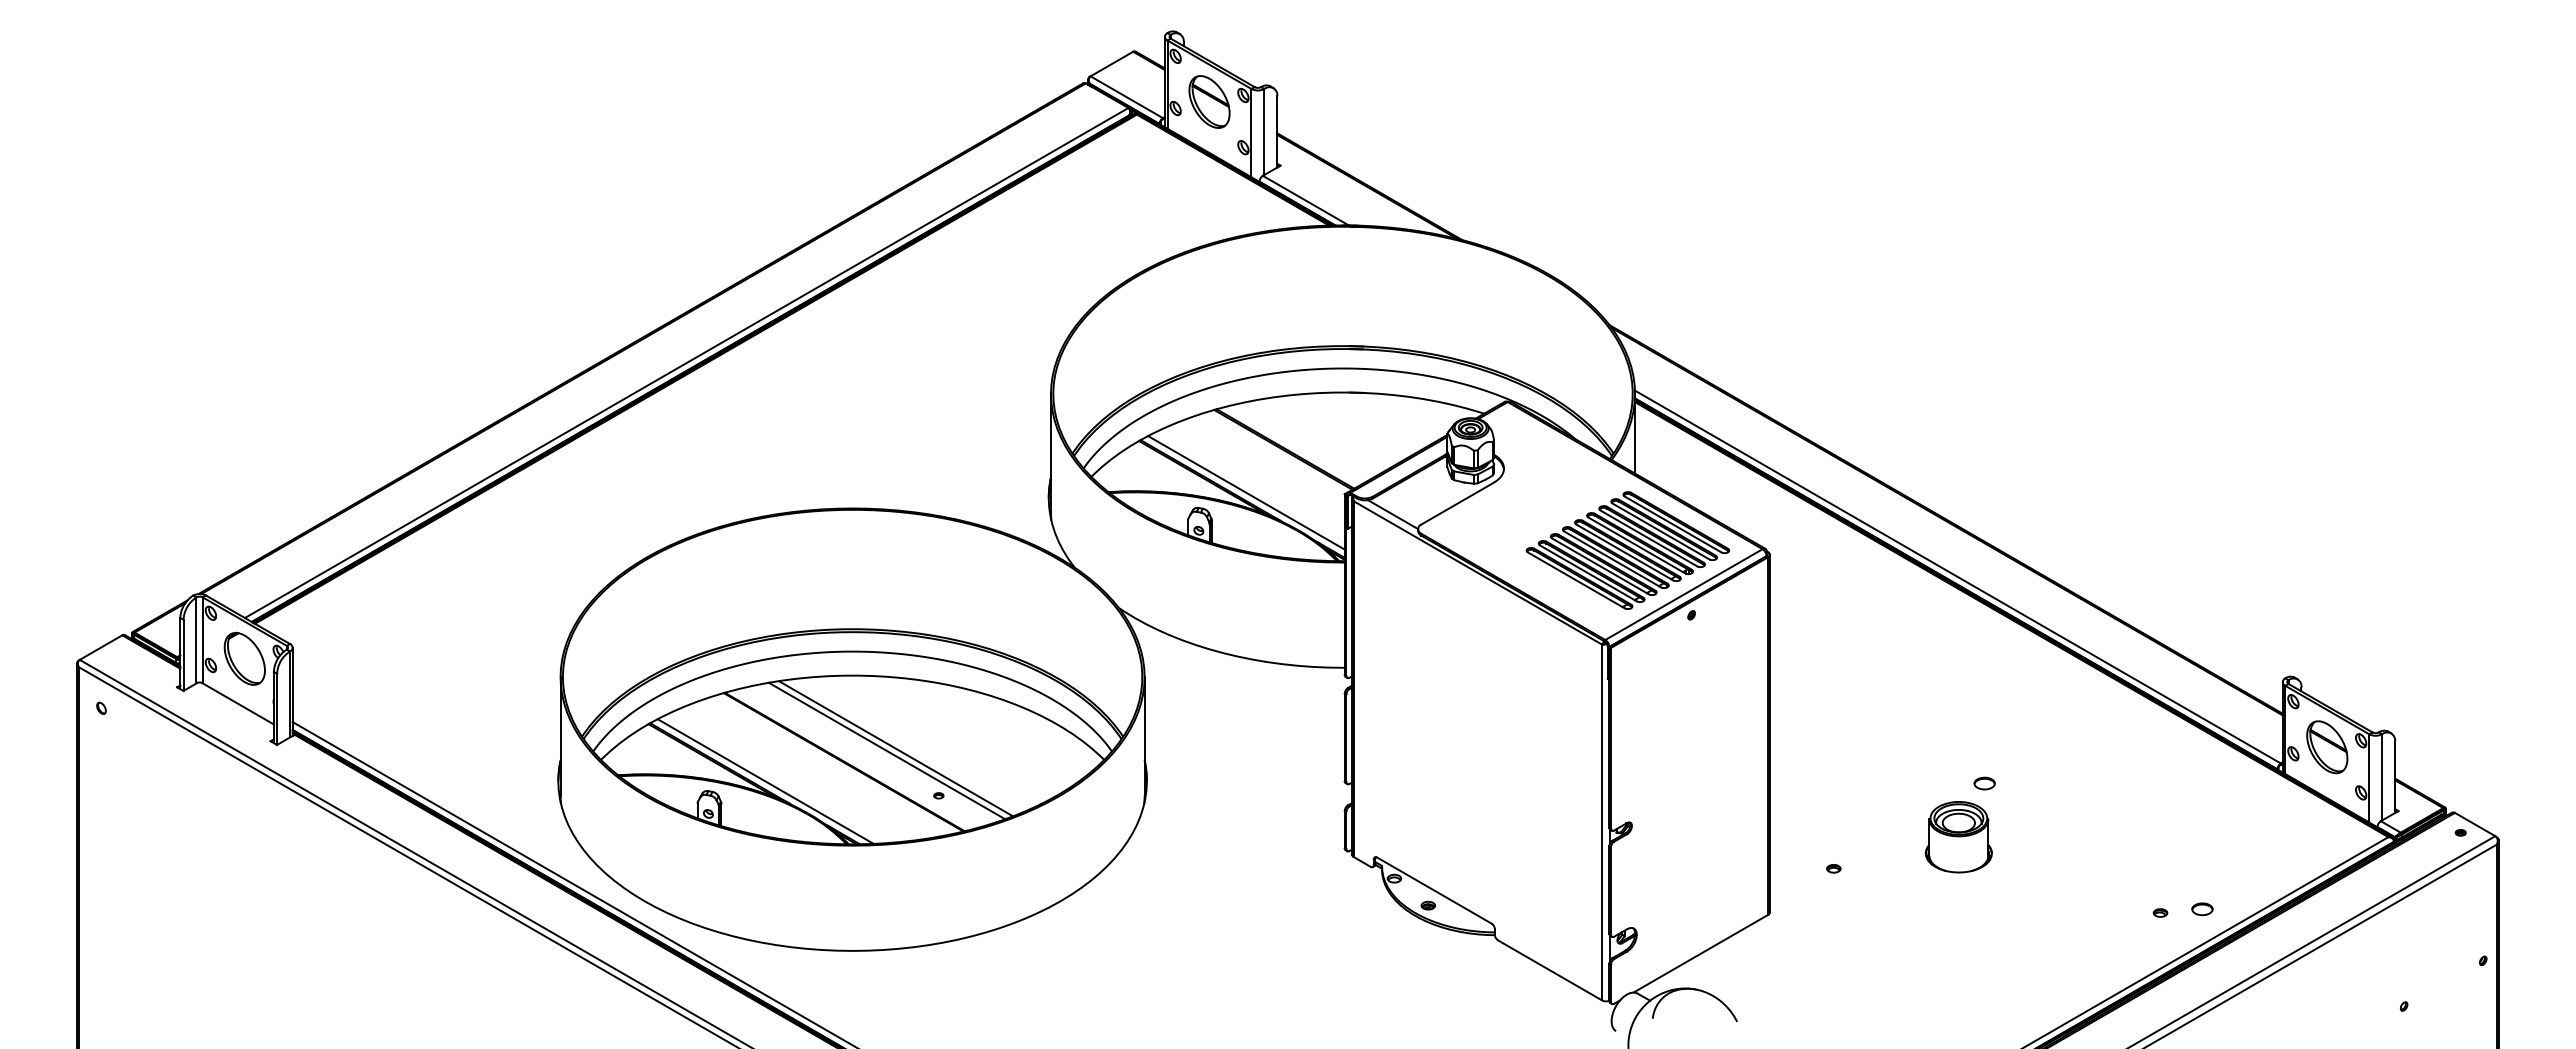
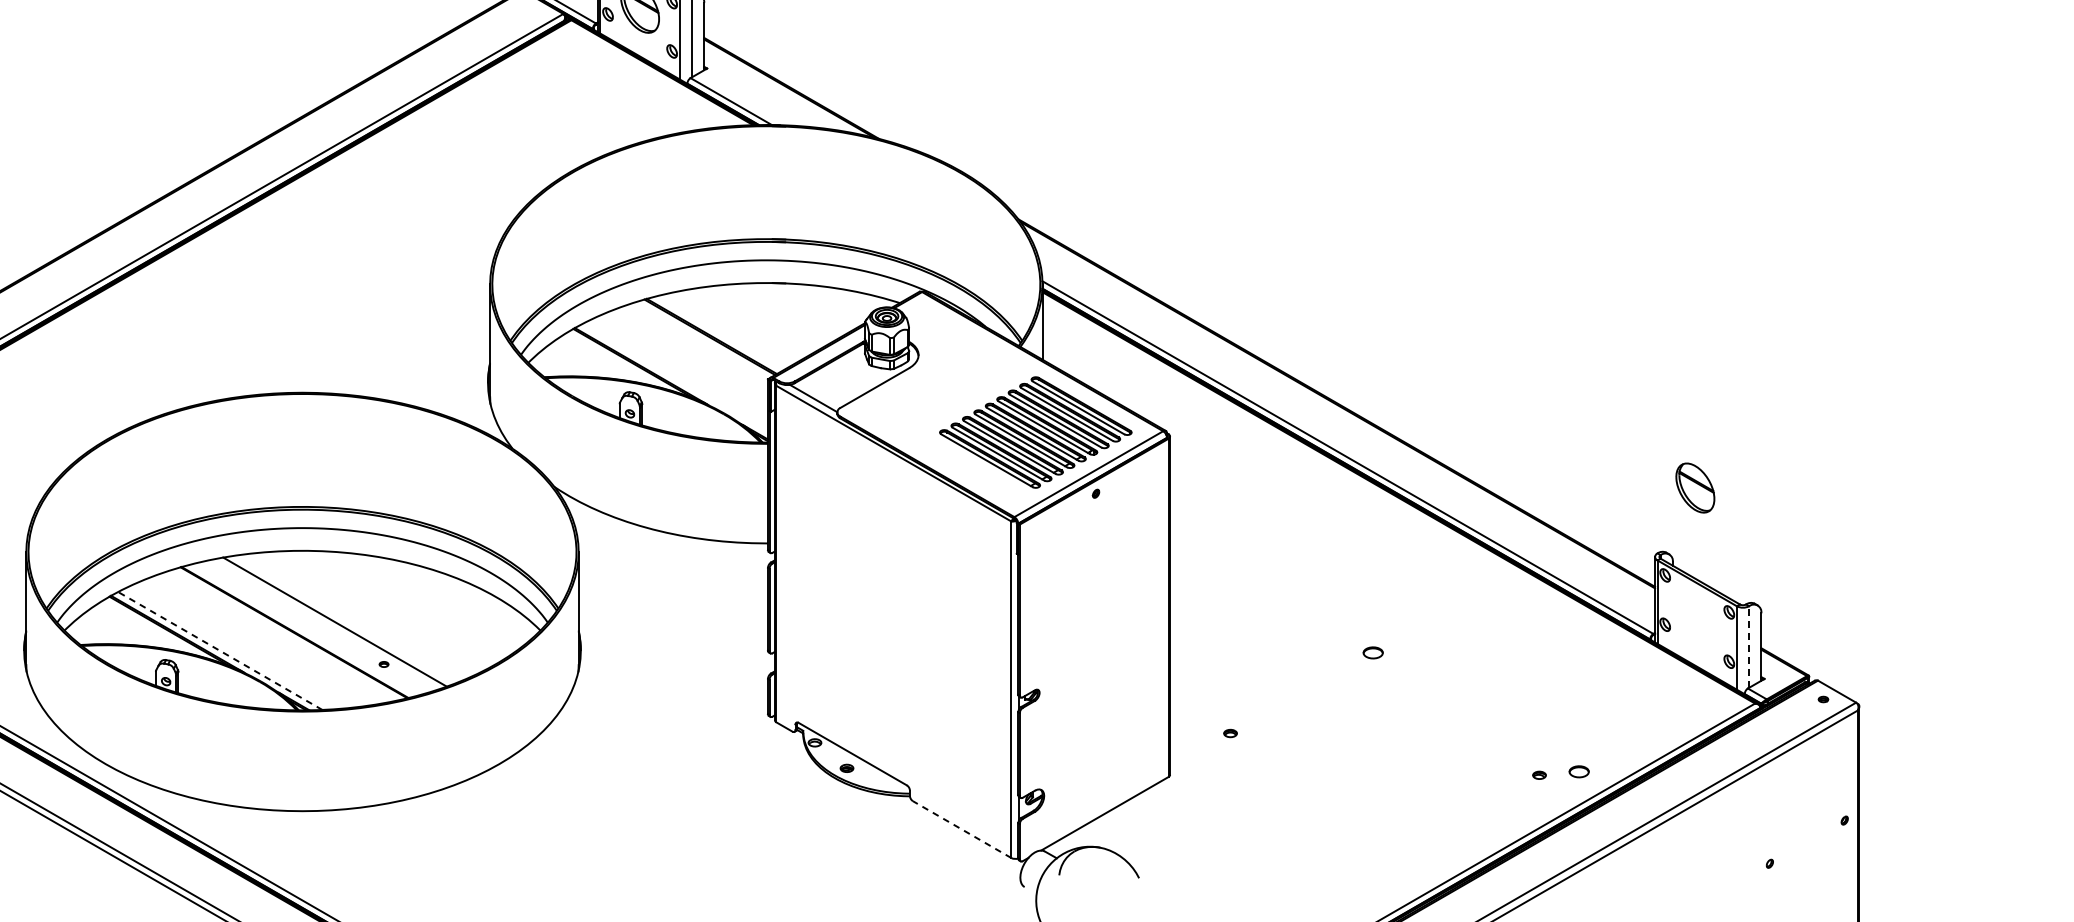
line: (1246, 492) -> (675, 377), removed
part: (2327, 747) -> (1695, 488), moved
line: (895, 748) -> (343, 619), removed
line: (2382, 776) -> (1749, 646), solid -> dashed
line: (765, 781) -> (220, 650), solid -> dashed
part: (1958, 837) -> (1348, 703), removed
line: (1549, 970) -> (961, 829), solid -> dashed

